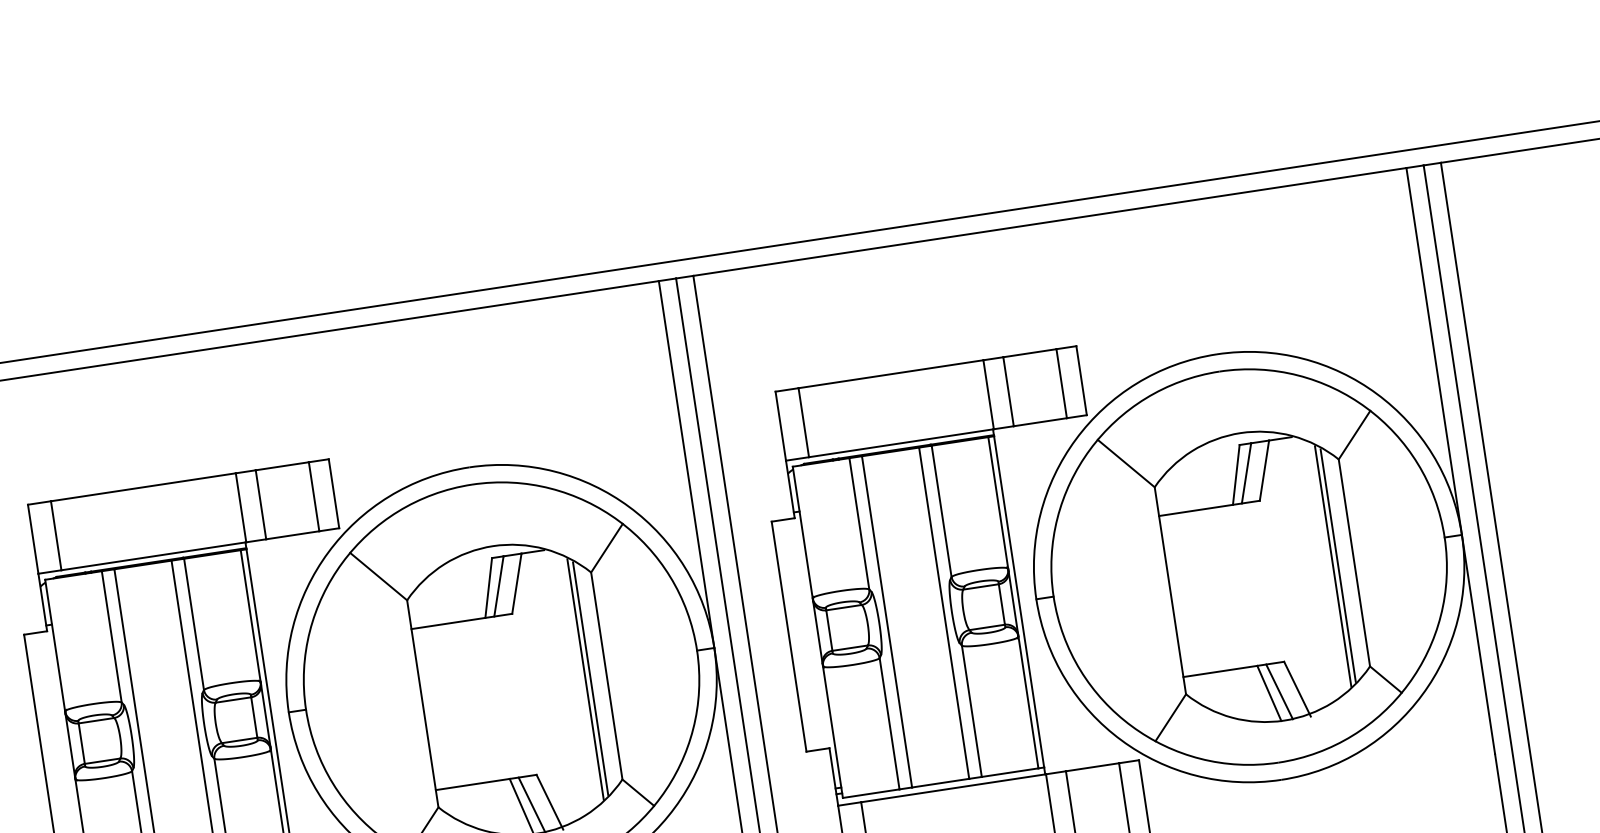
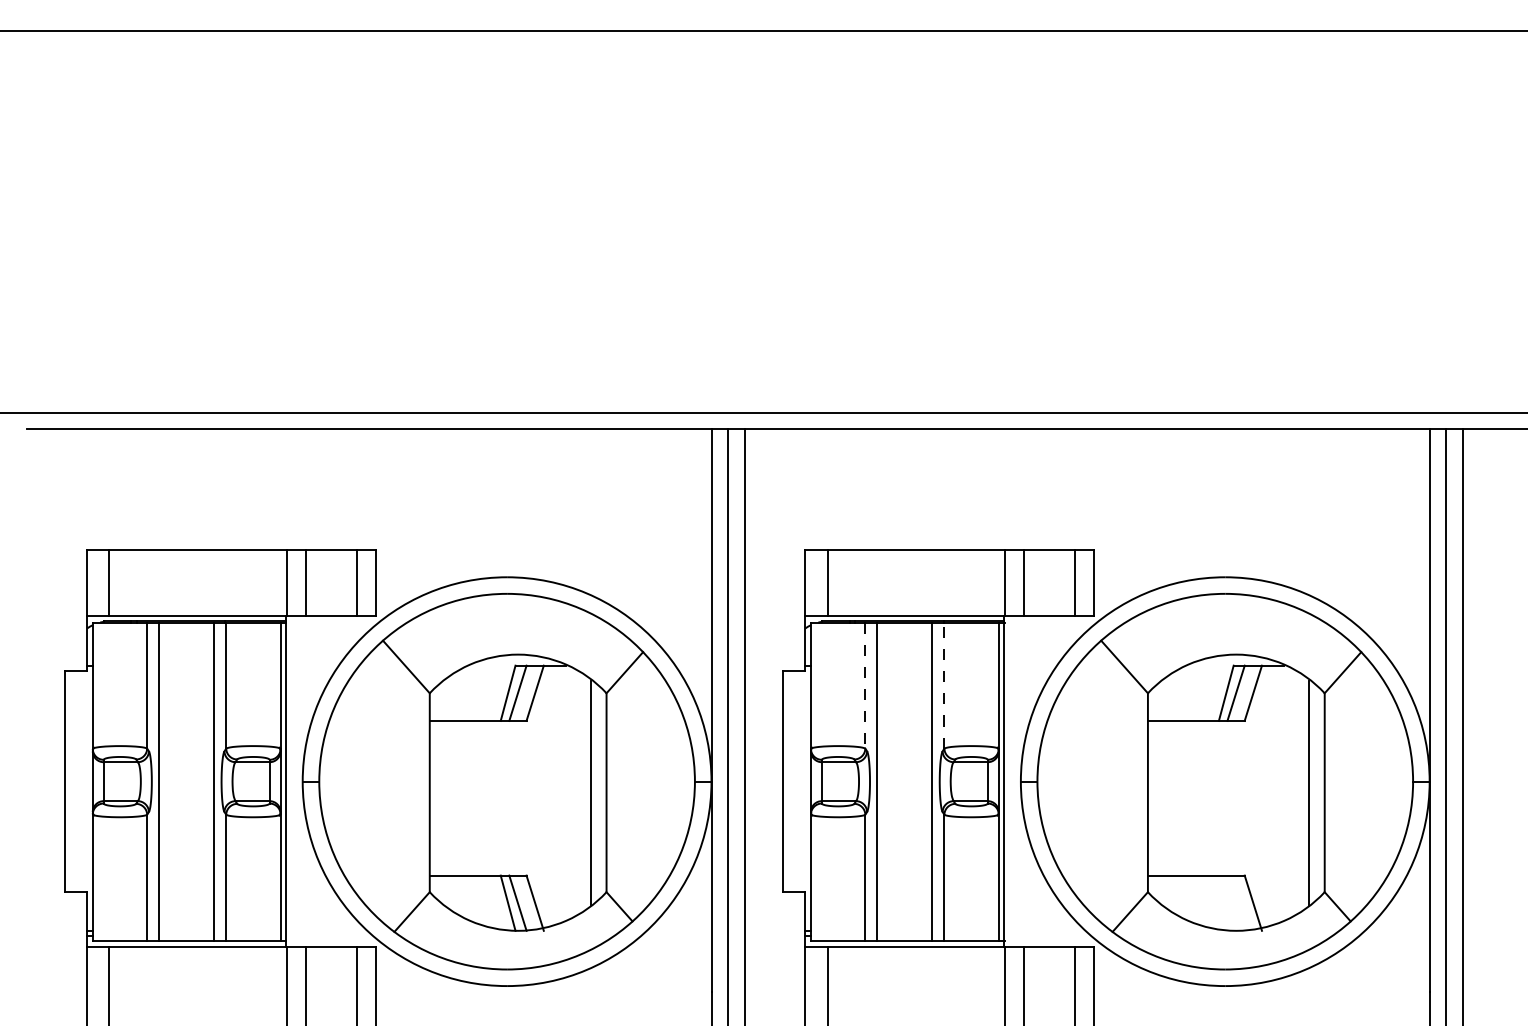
line: (941, 511) -> (944, 685), solid -> dashed
line: (859, 524) -> (865, 686), solid -> dashed
line: (1333, 565) -> (1304, 792), removed
line: (585, 678) -> (586, 792), removed
line: (1278, 691) -> (1235, 902), removed
line: (1268, 692) -> (1225, 902), removed

